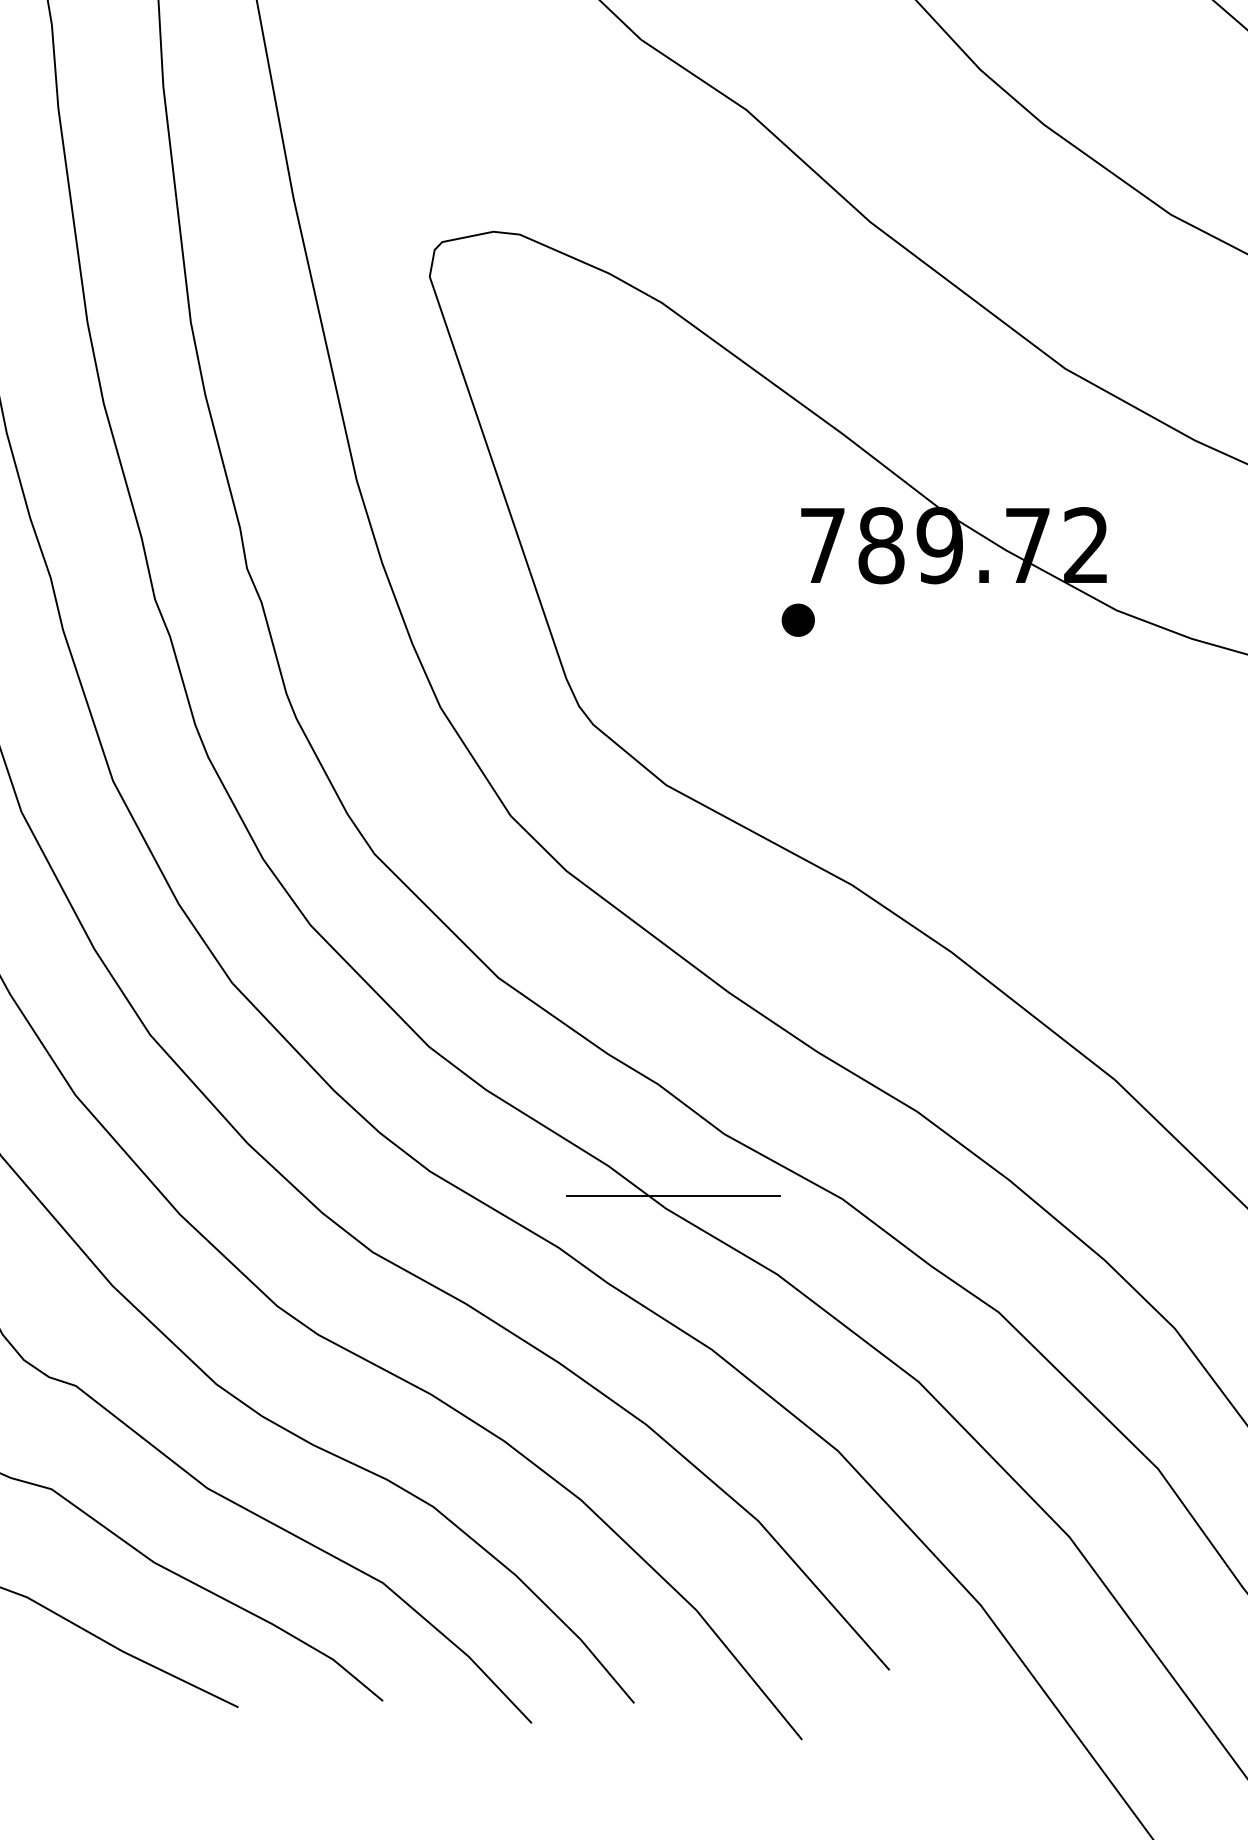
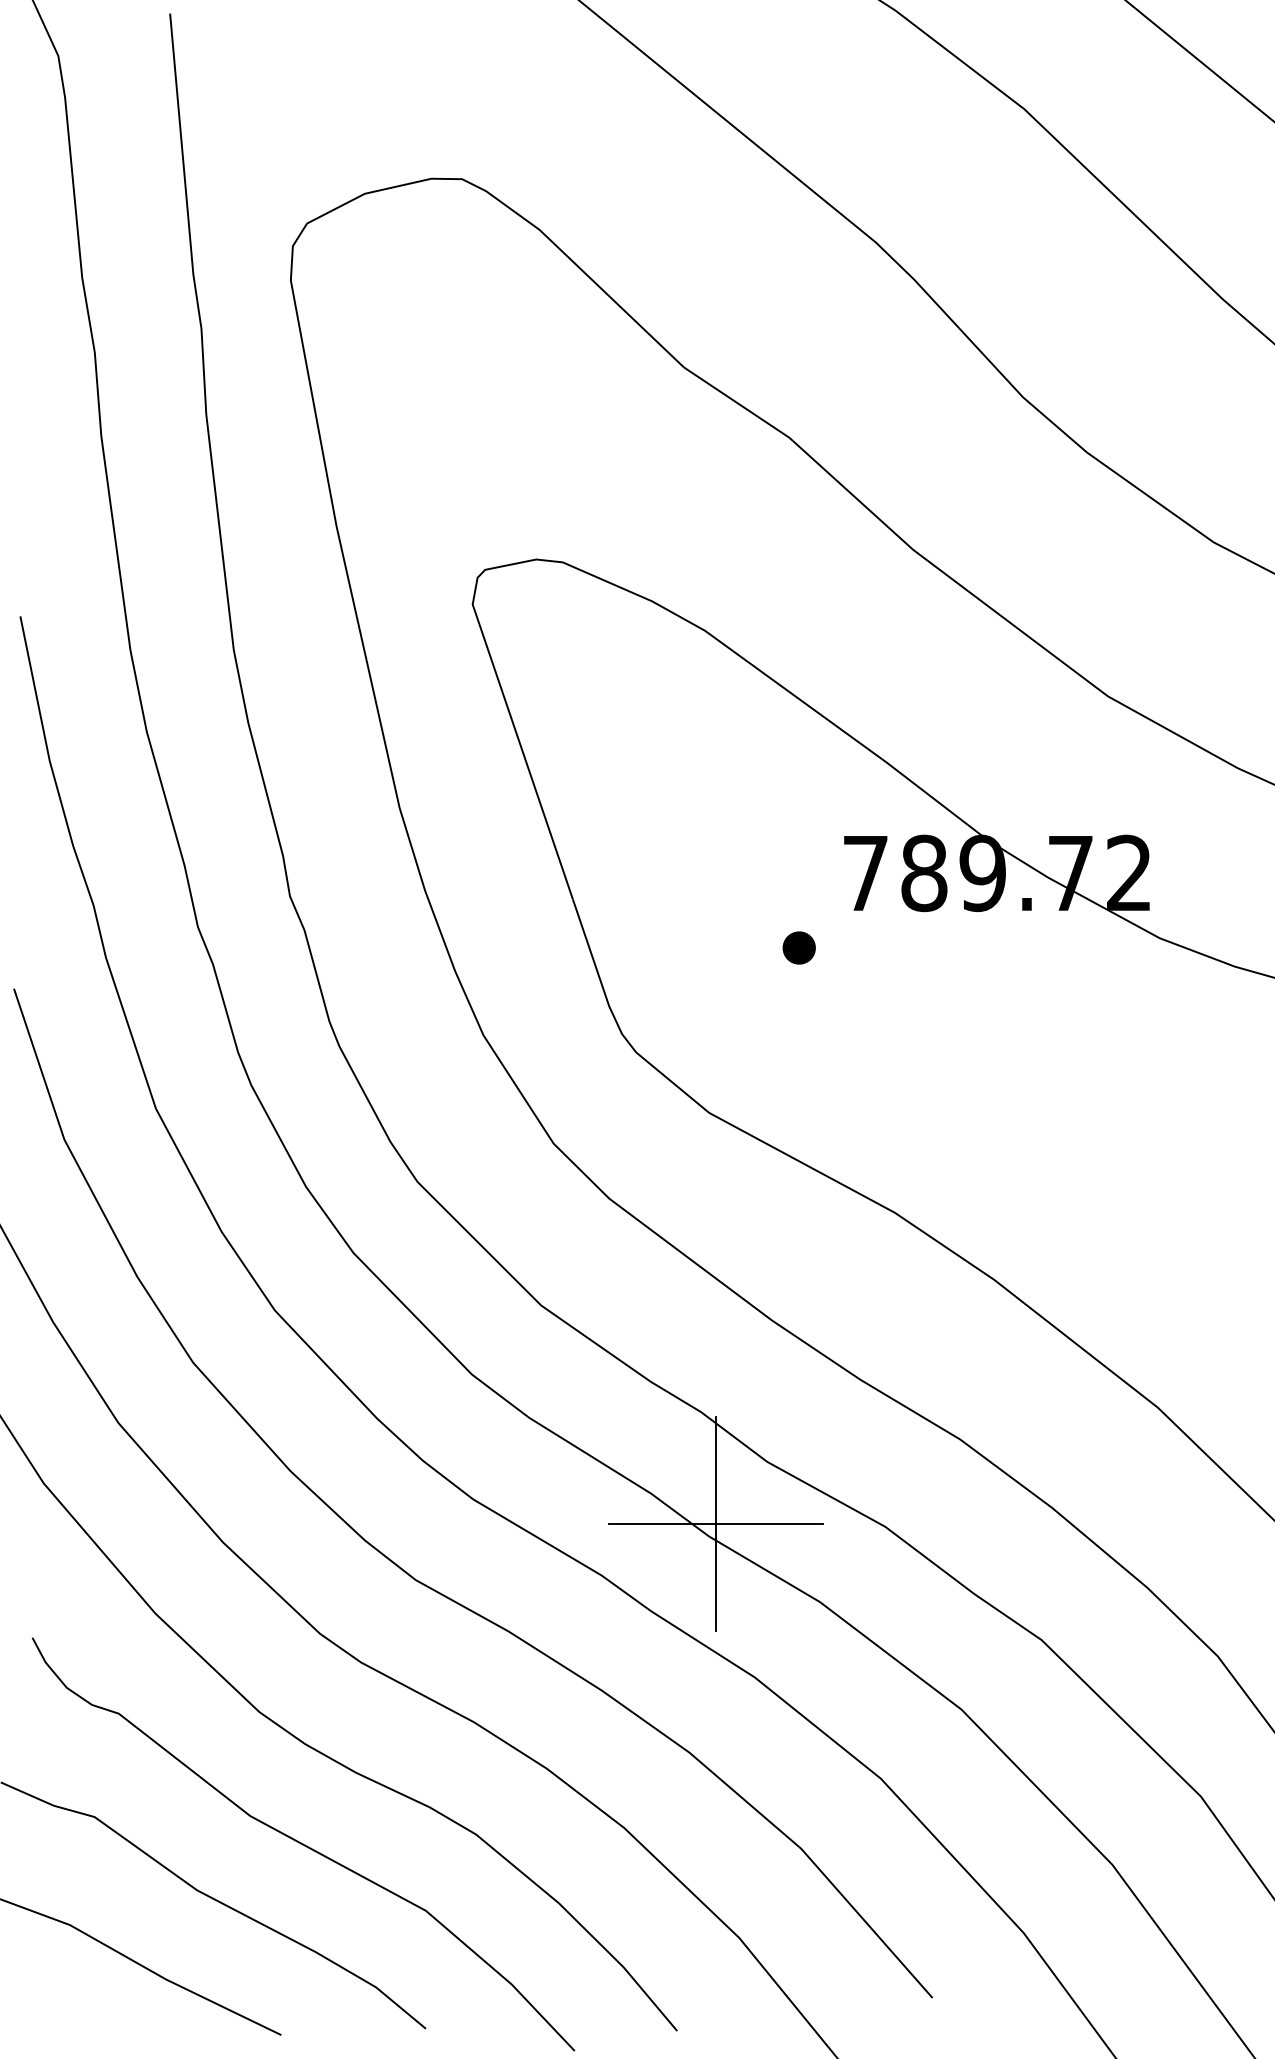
part: (797, 619) -> (798, 947), moved
line: (673, 1195) -> (716, 1523), added

